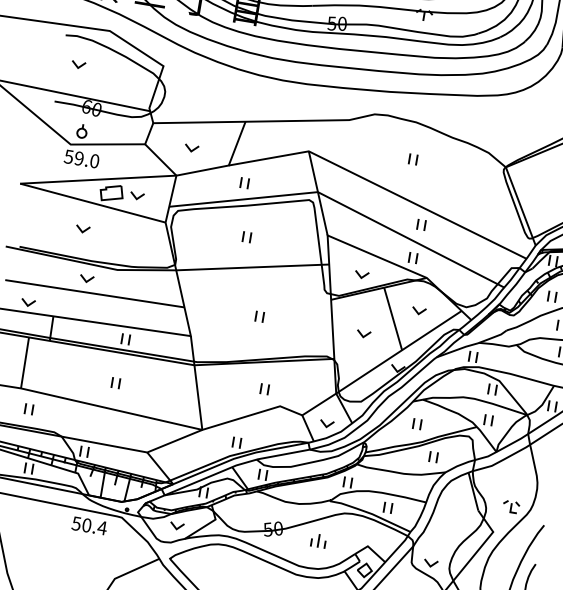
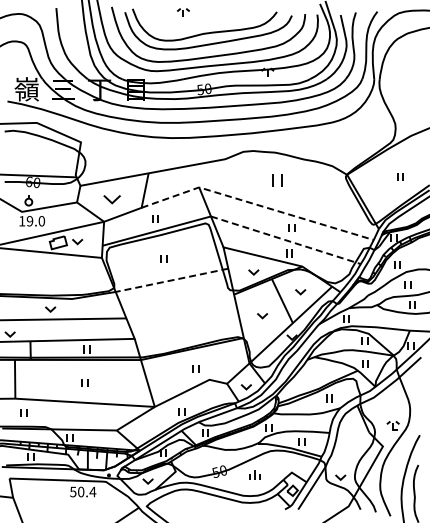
part: (77, 65) -> (17, 152), removed
part: (191, 147) -> (111, 199), size x1.6
text: (68, 157) -> (21, 221), 59.0 -> 19.0
part: (413, 159) -> (277, 180), size x1.6
line: (380, 186) -> (256, 204), solid -> dashed
part: (82, 229) -> (41, 273), removed
line: (413, 240) -> (287, 240), solid -> dashed
line: (253, 267) -> (172, 280), solid -> dashed
part: (260, 316) -> (183, 315), removed
part: (417, 423) -> (313, 375), removed

